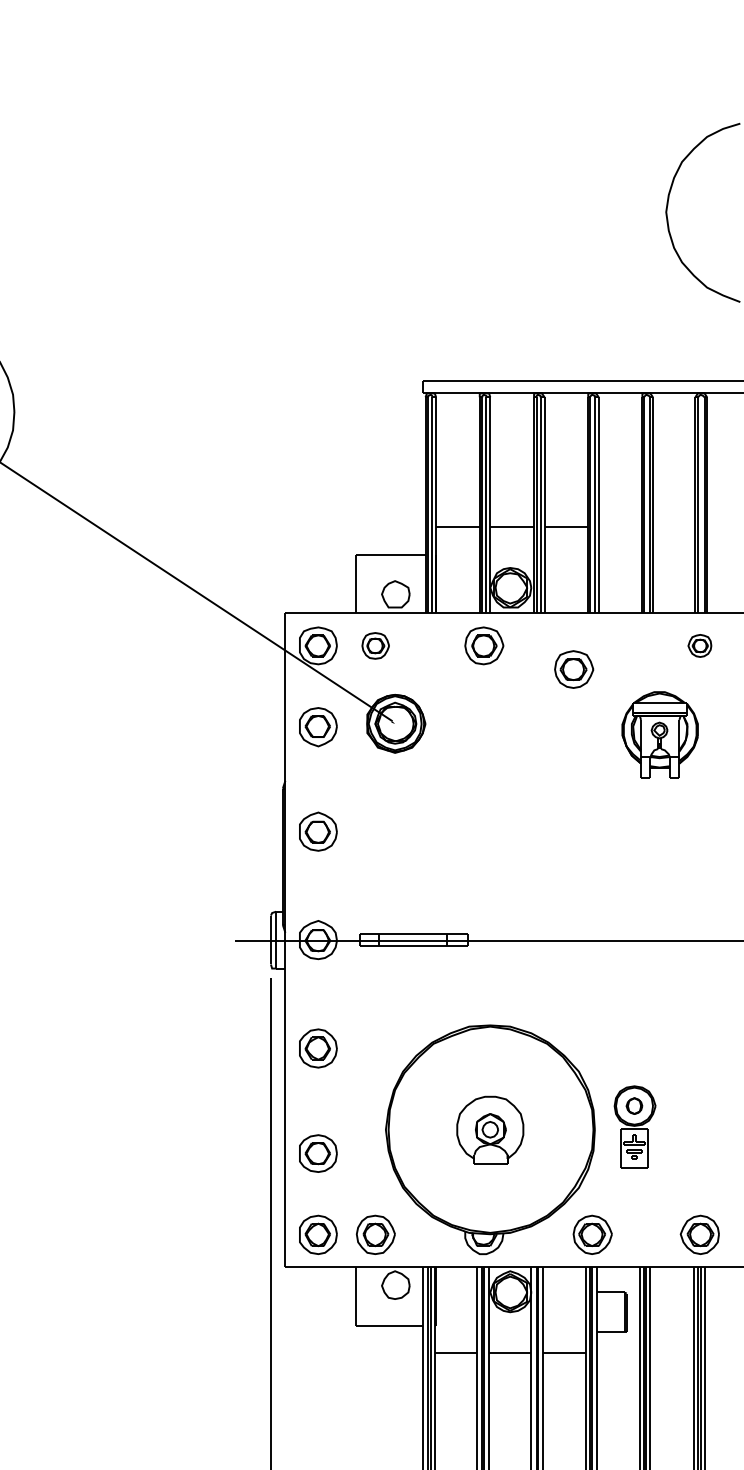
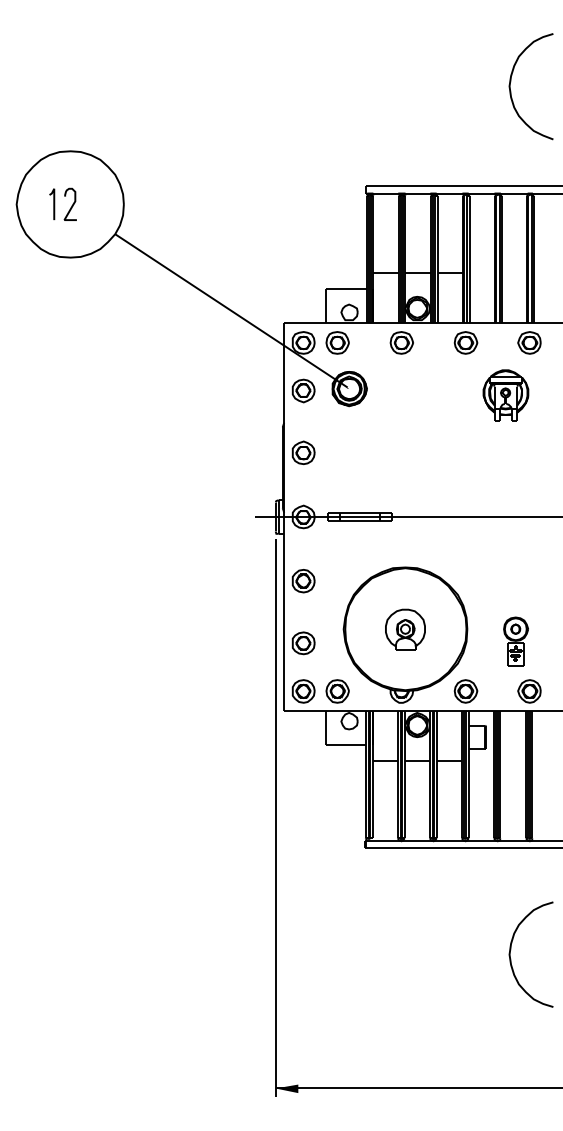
part: (375, 645) -> (337, 342), size x1.43
part: (699, 645) -> (529, 342), size x1.67
part: (573, 668) -> (465, 342), moved
part: (634, 1126) -> (515, 641), moved

